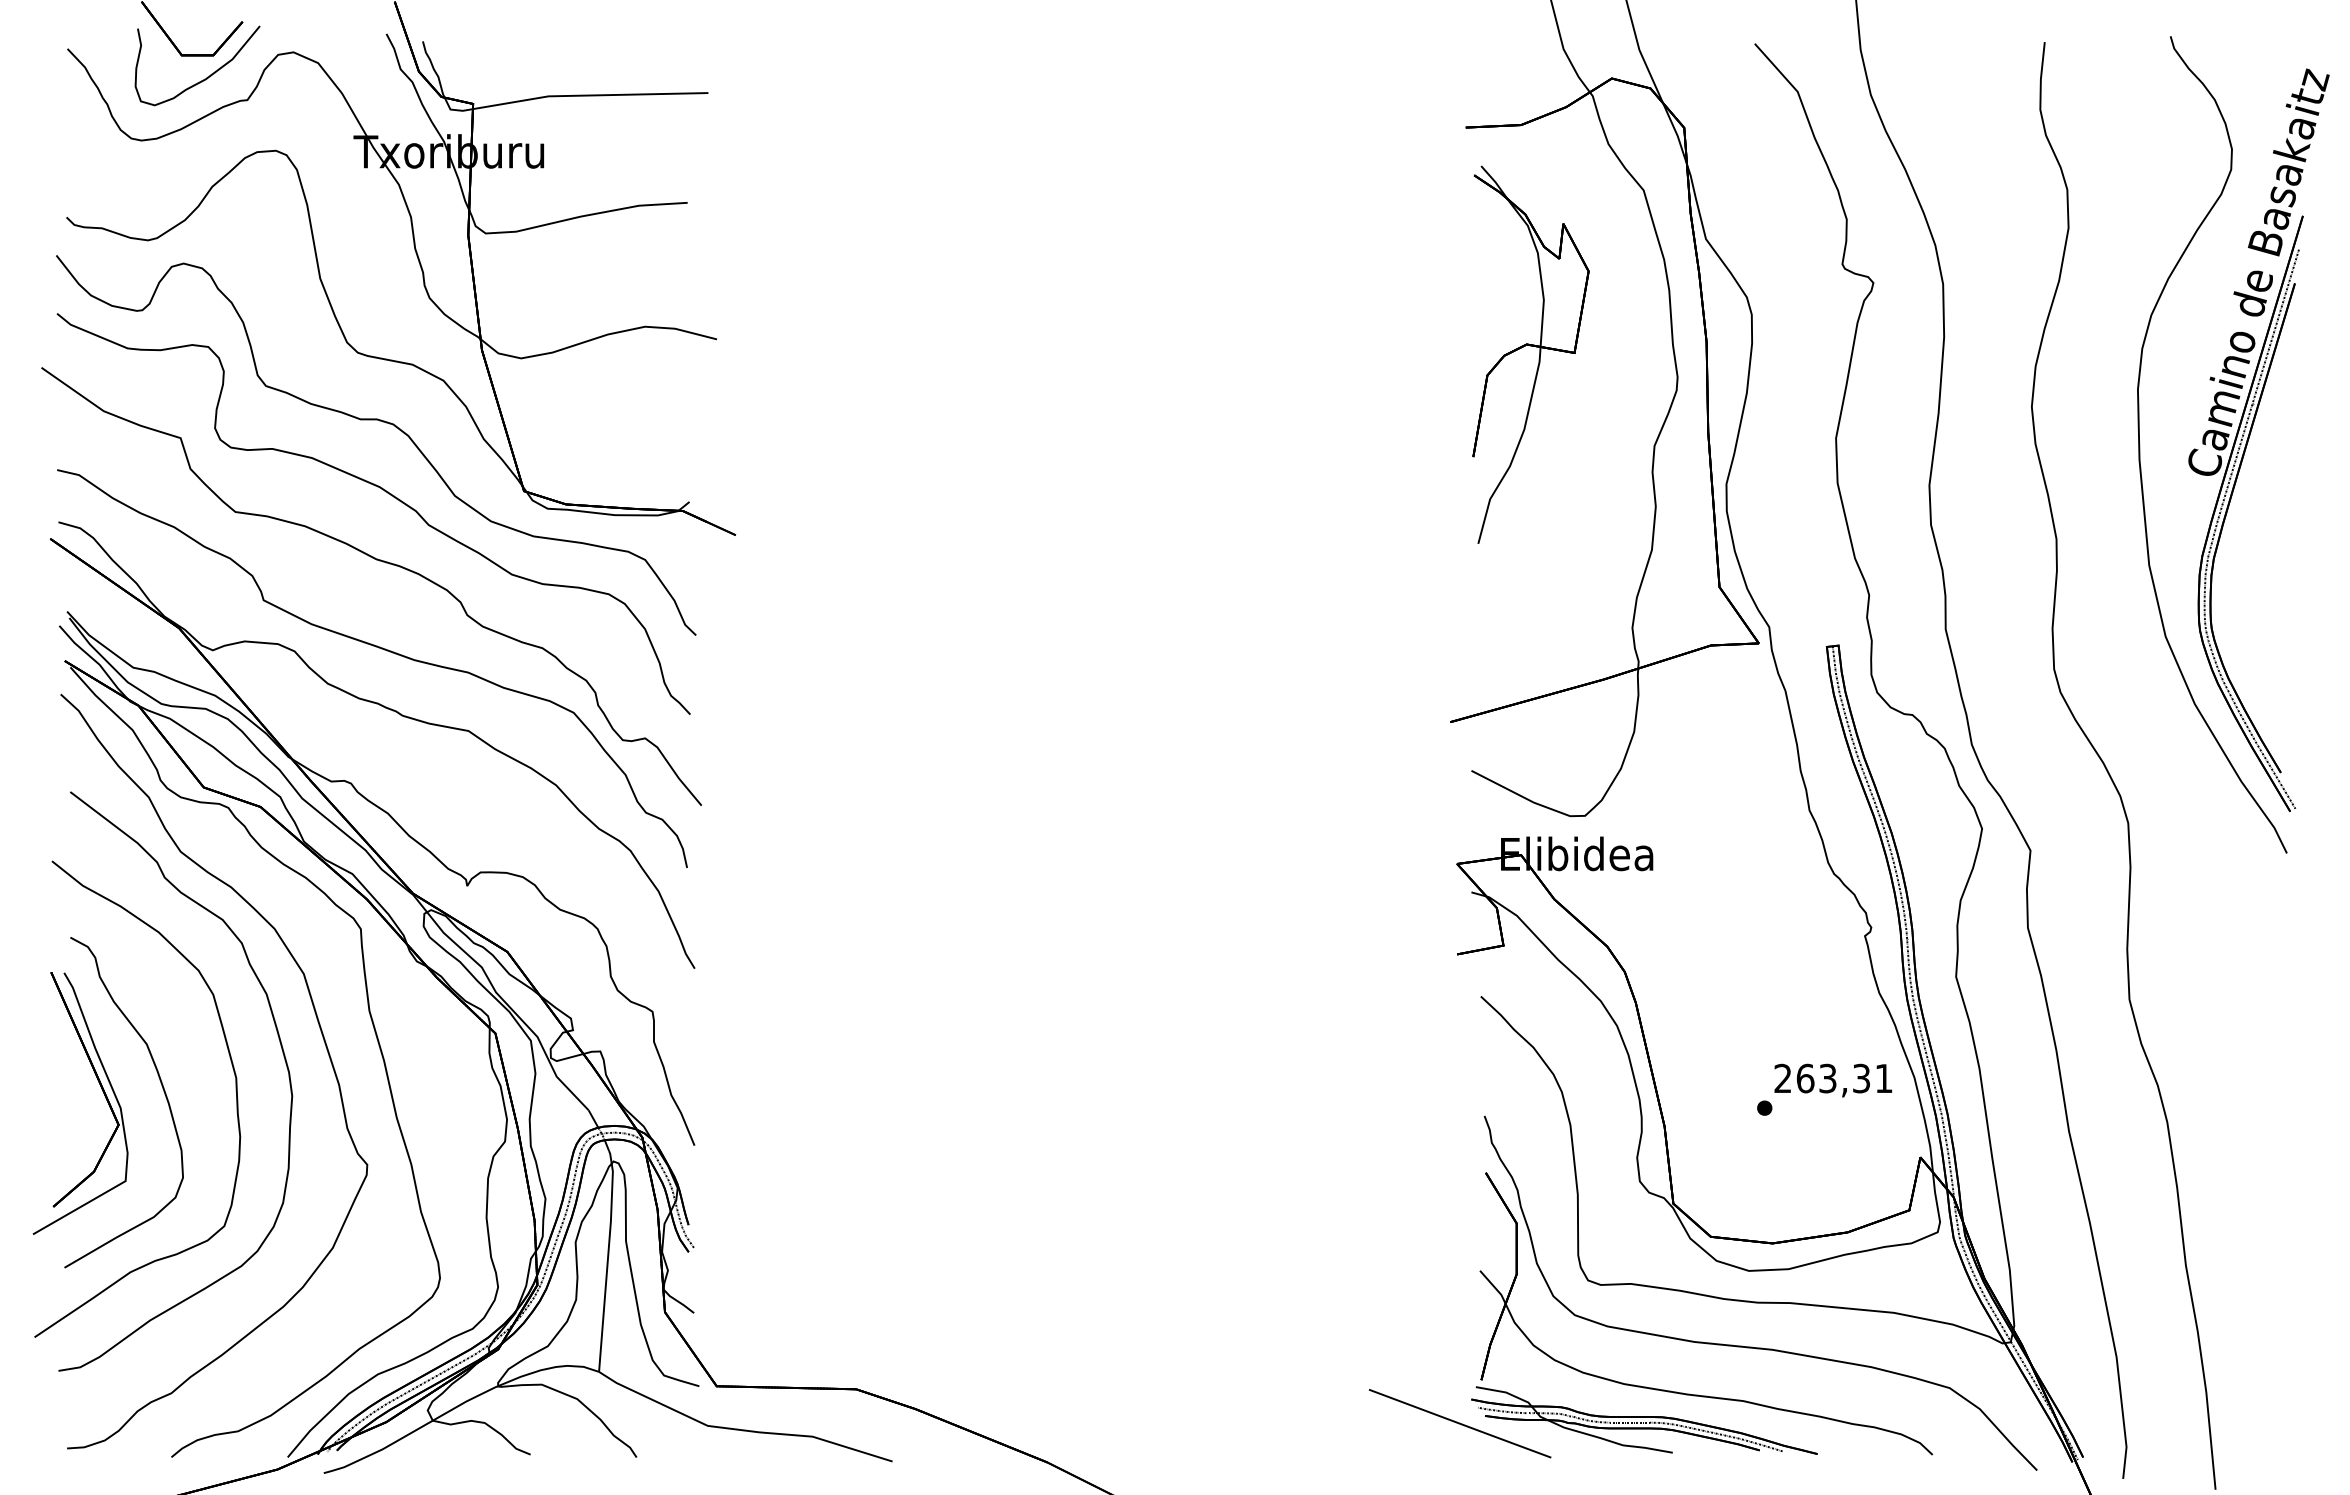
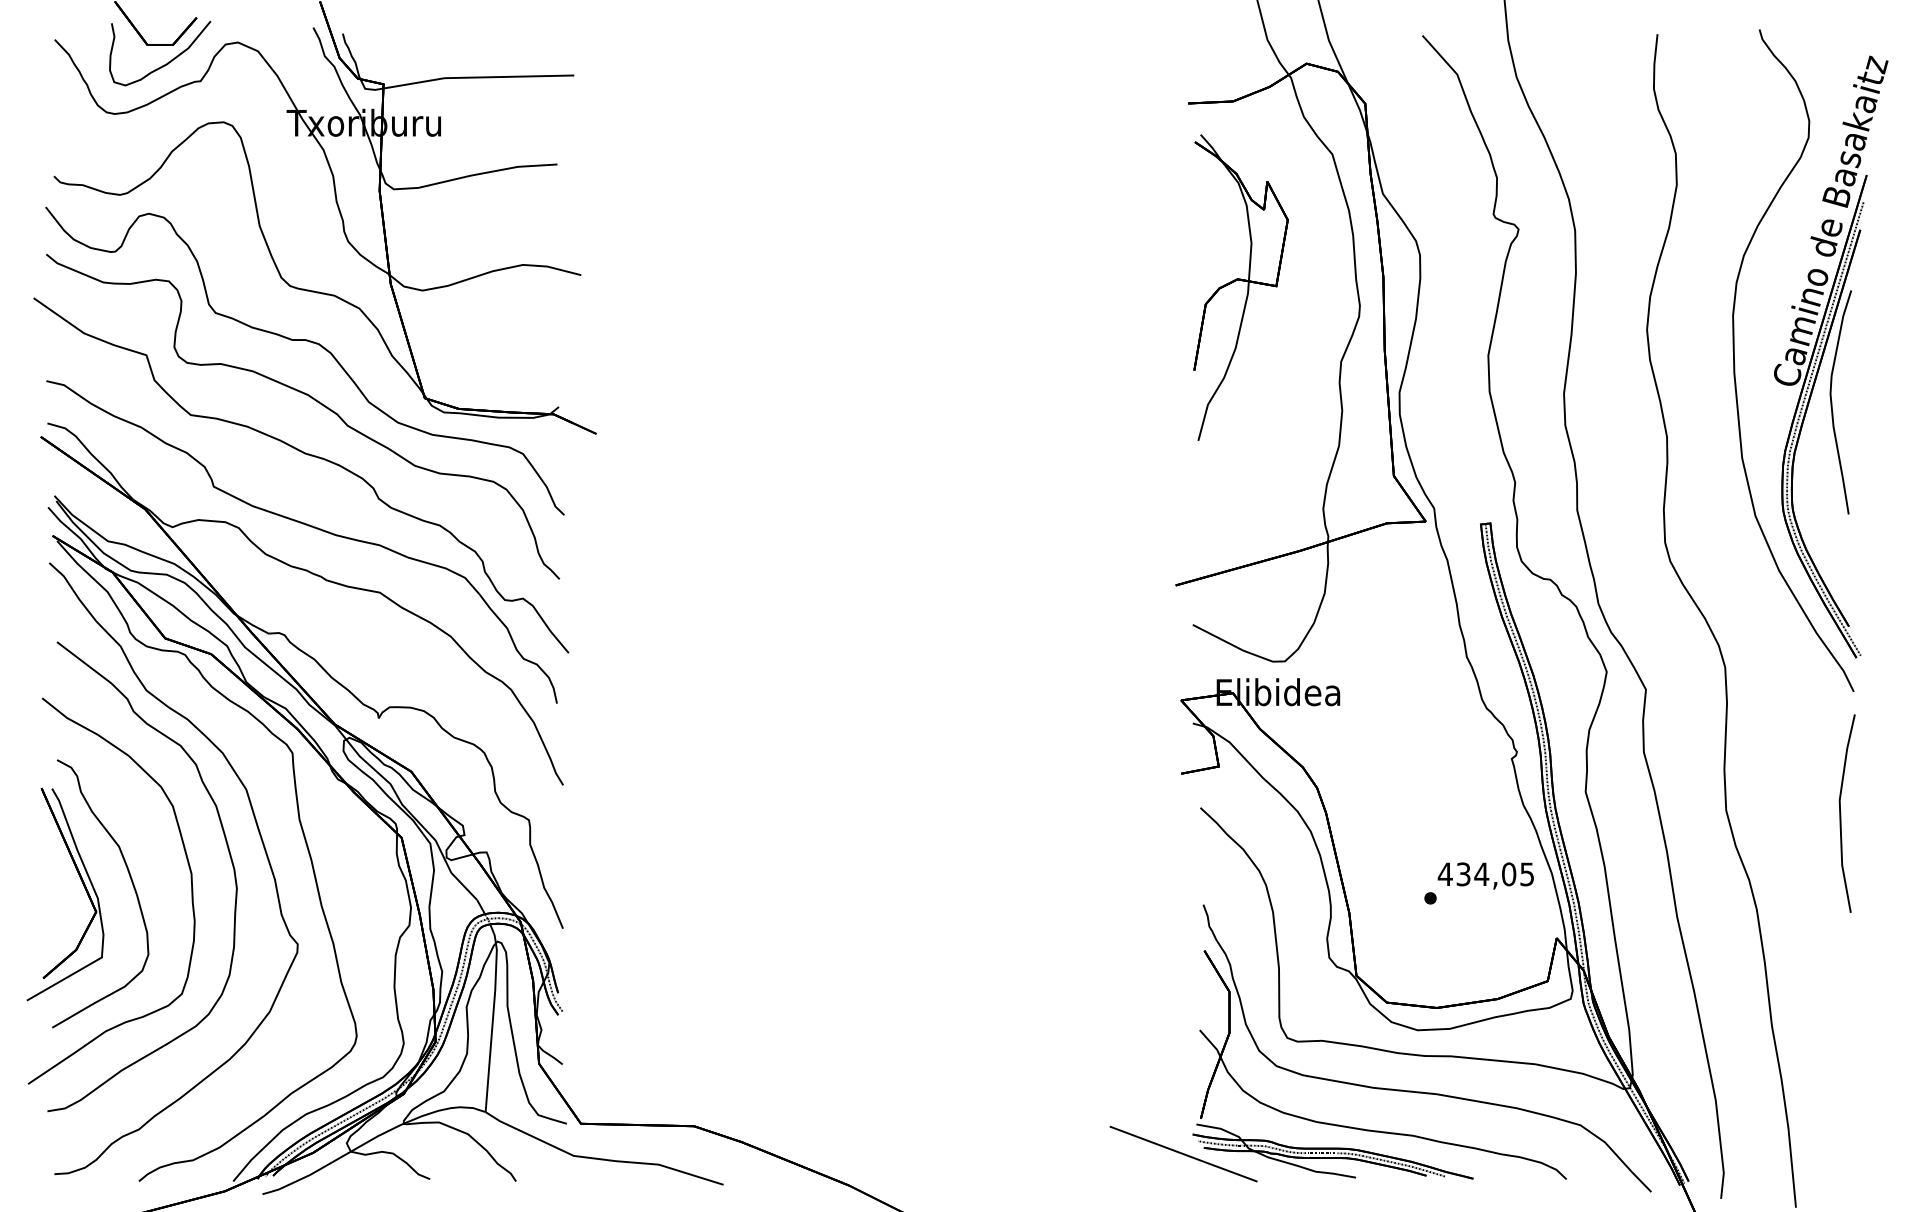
curve: (2260, 497) -> (1832, 403), added
line: (2271, 1004) -> (1841, 814), added
text: (1832, 1078) -> (1485, 874), 263,31 -> 434,05

